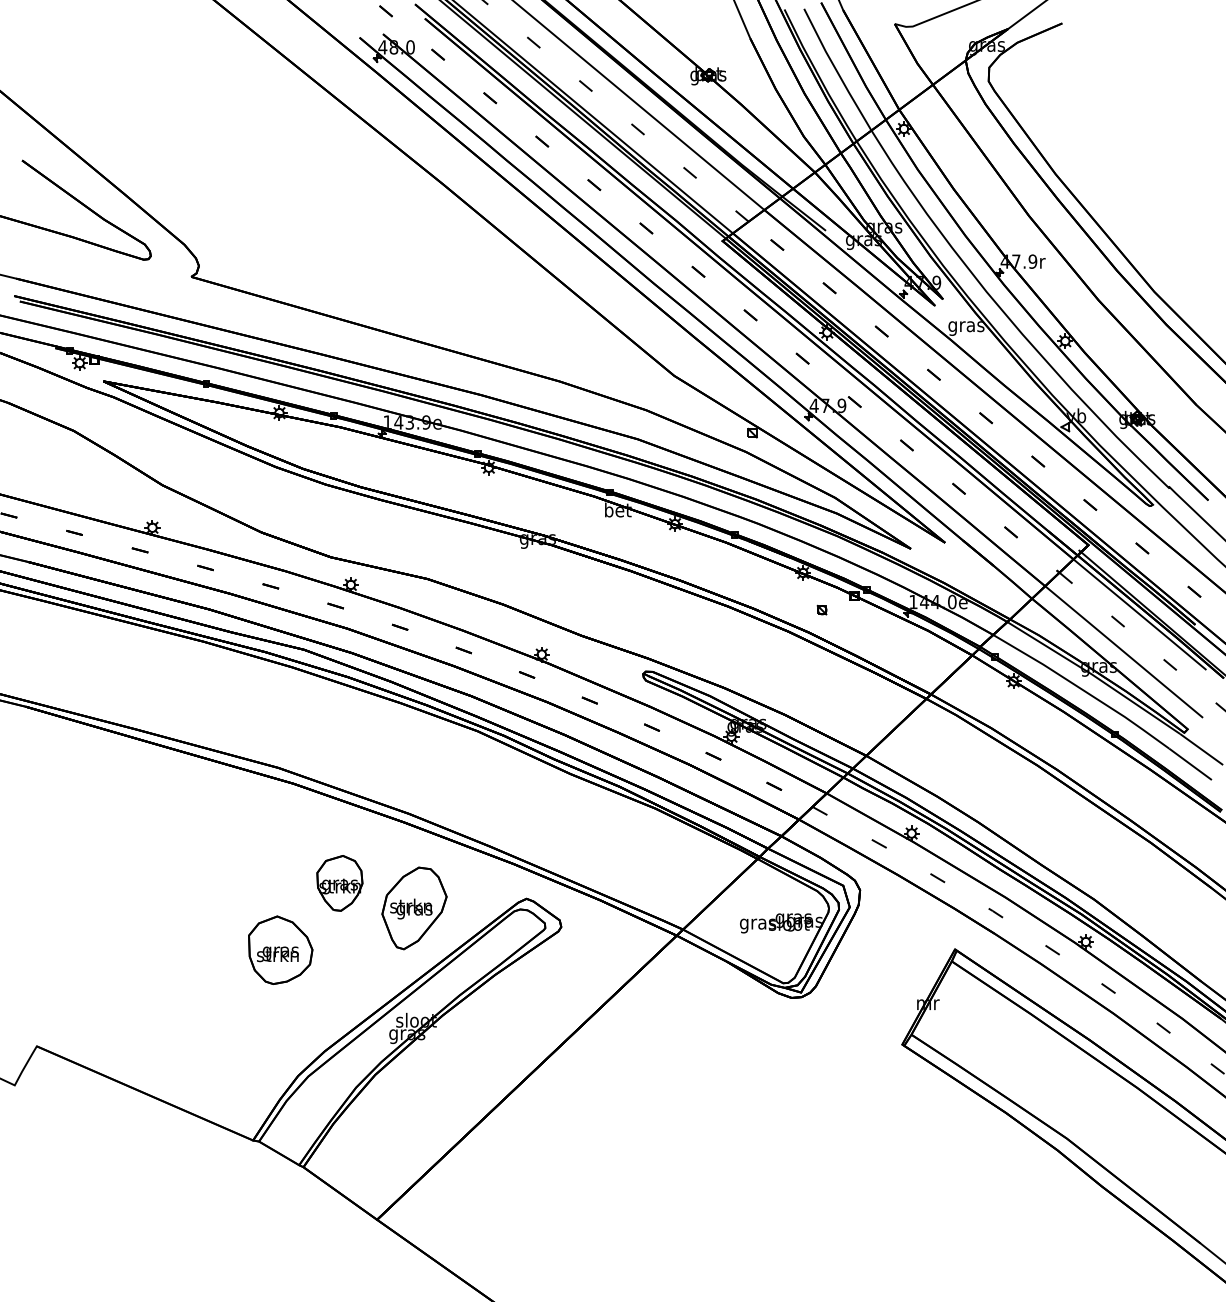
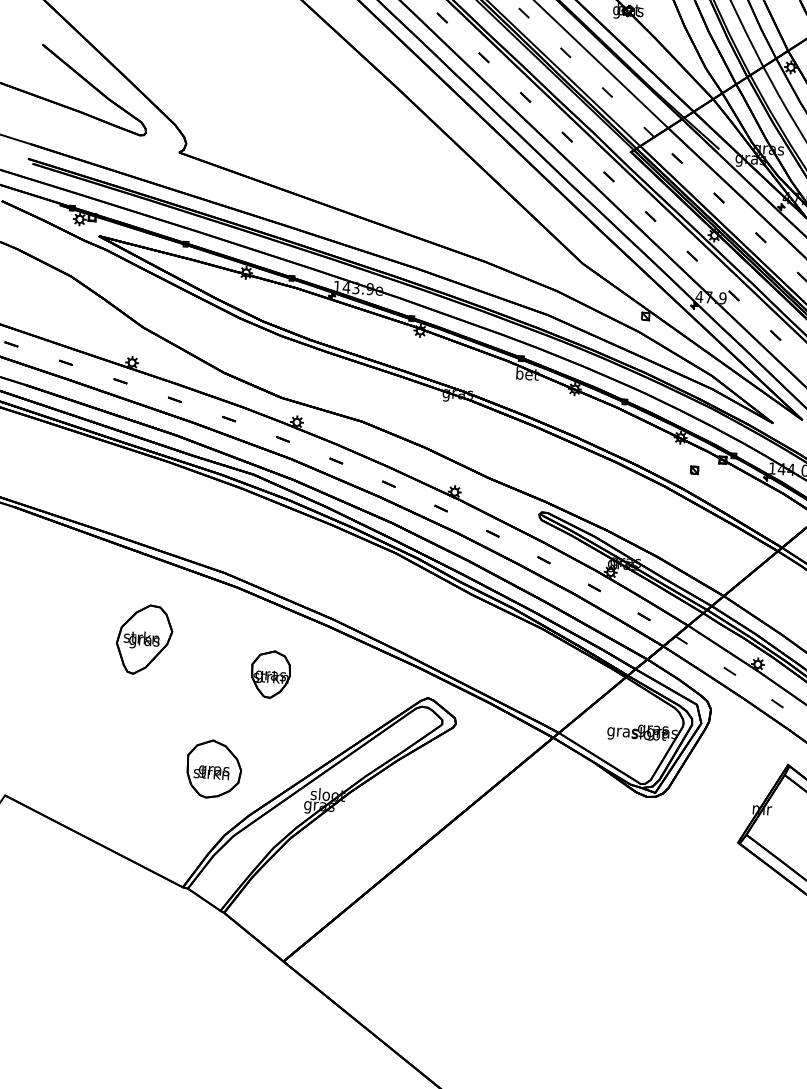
part: (414, 908) -> (144, 639), moved
part: (280, 949) -> (214, 768), moved

